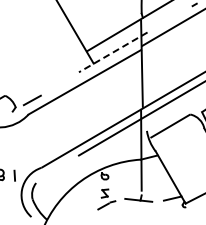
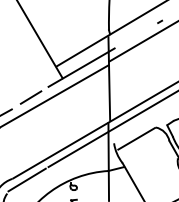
line: (113, 52) -> (81, 67), dashed -> solid
line: (60, 83) -> (30, 97), added
line: (56, 168) -> (26, 179), added

